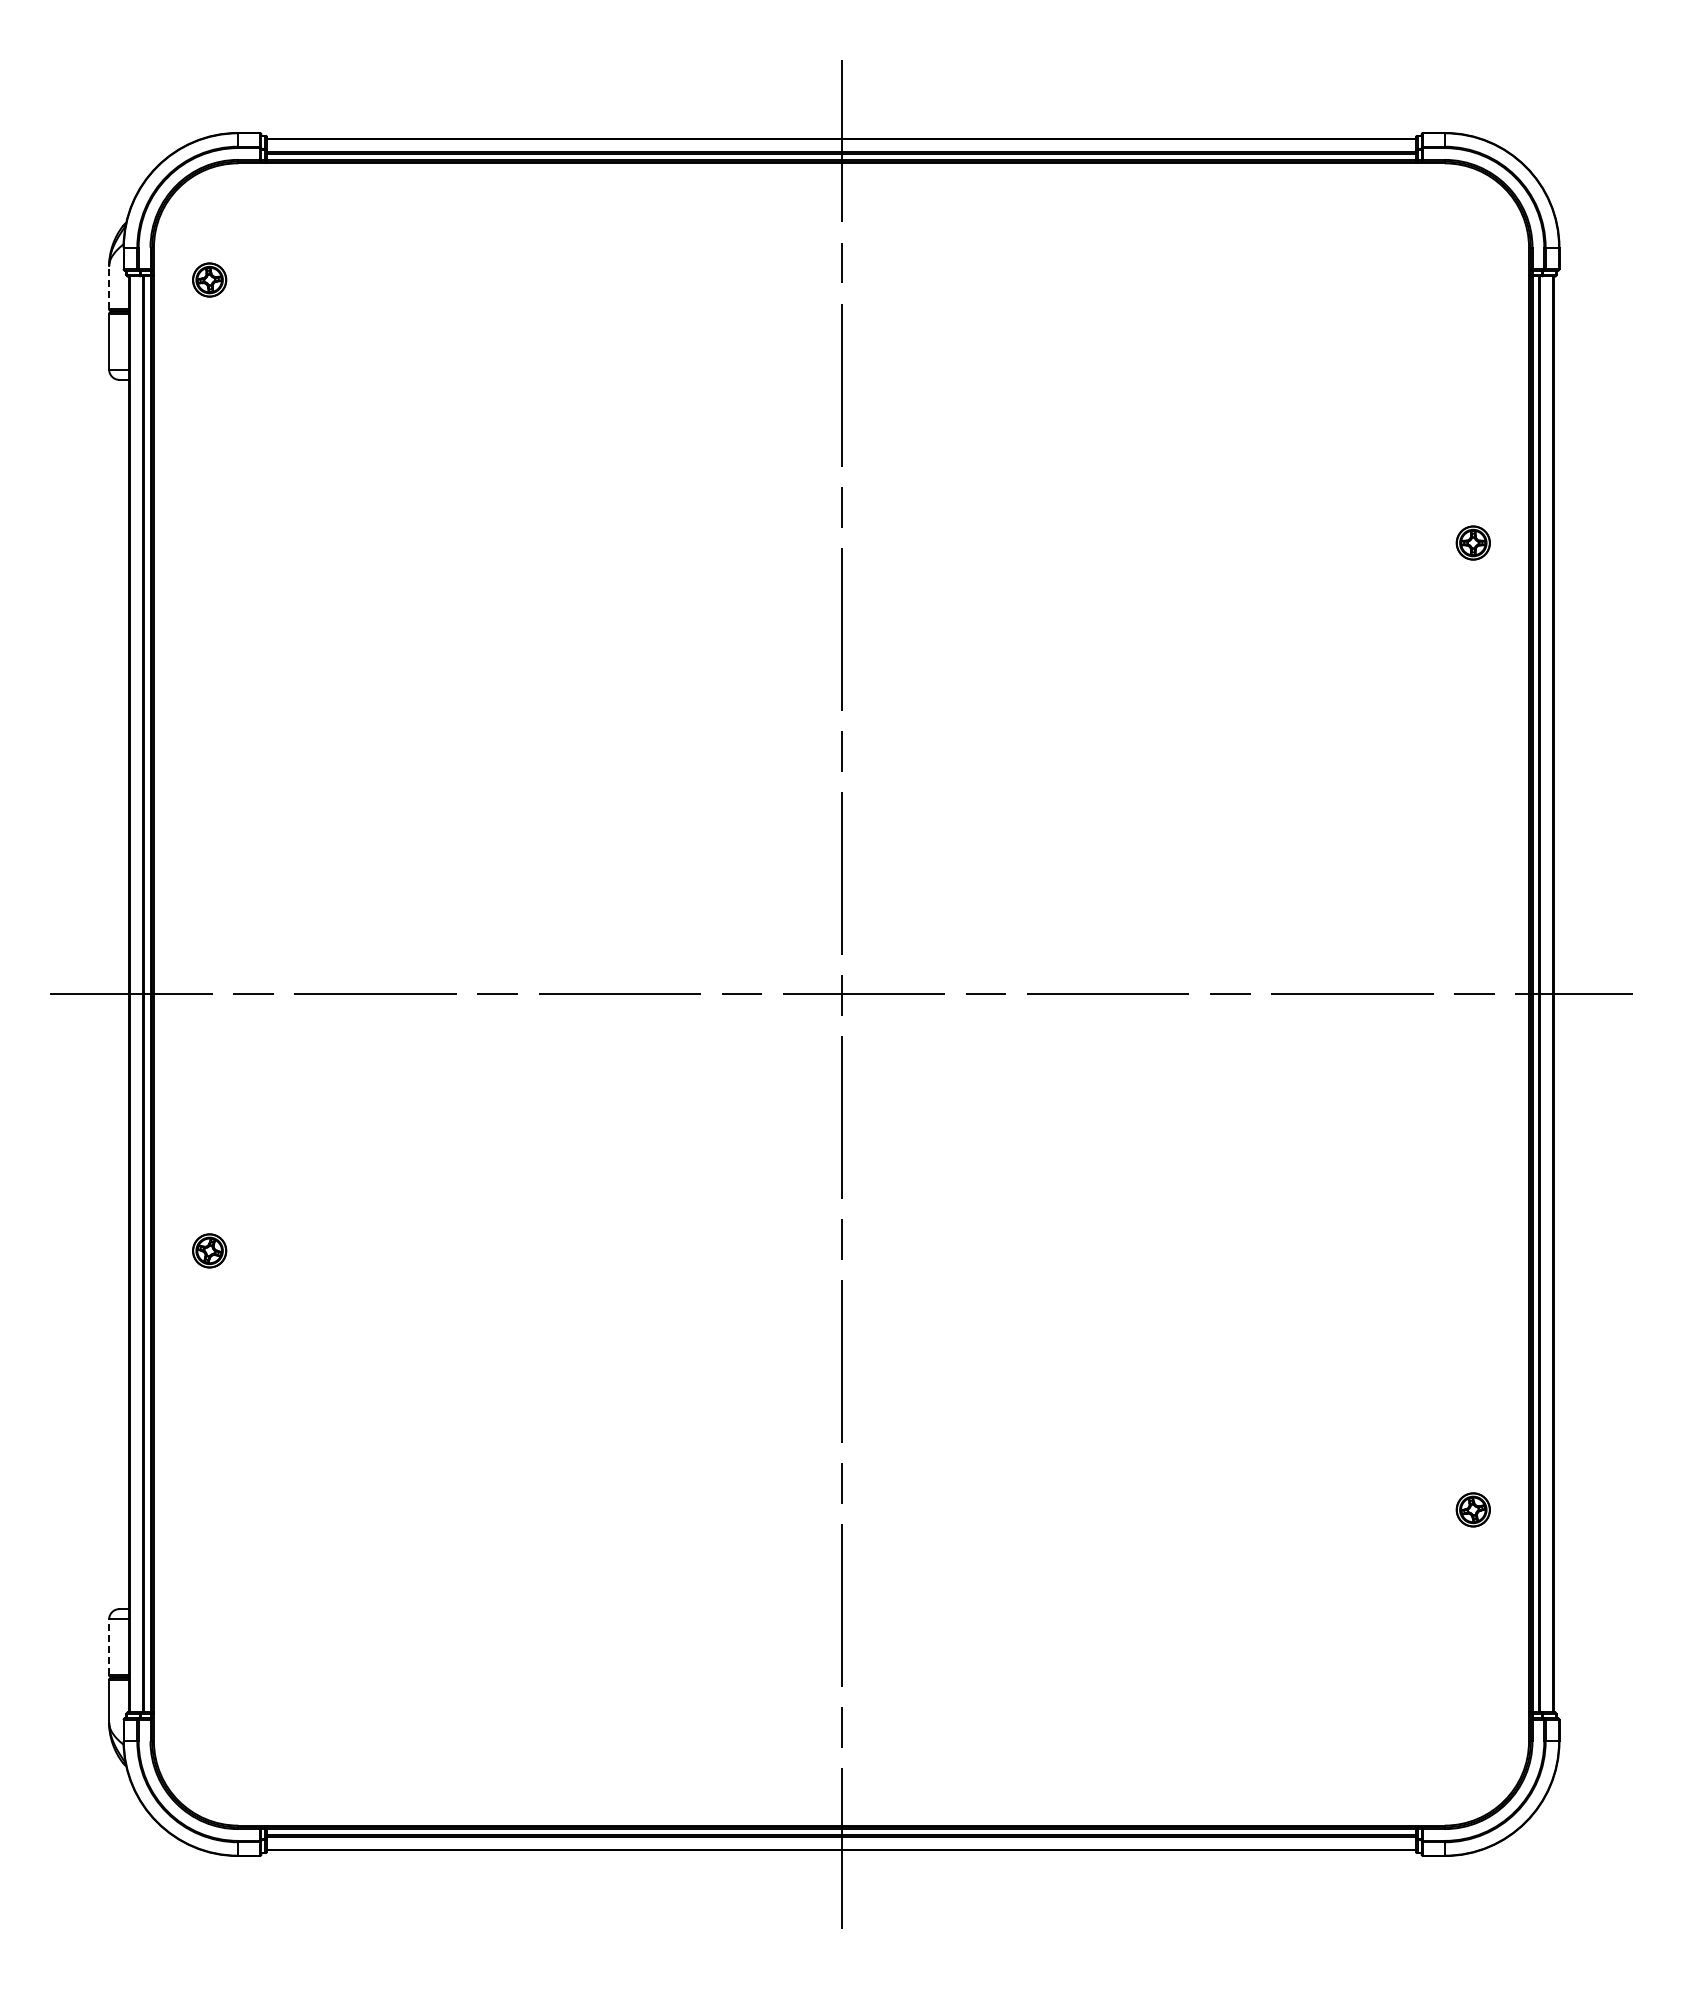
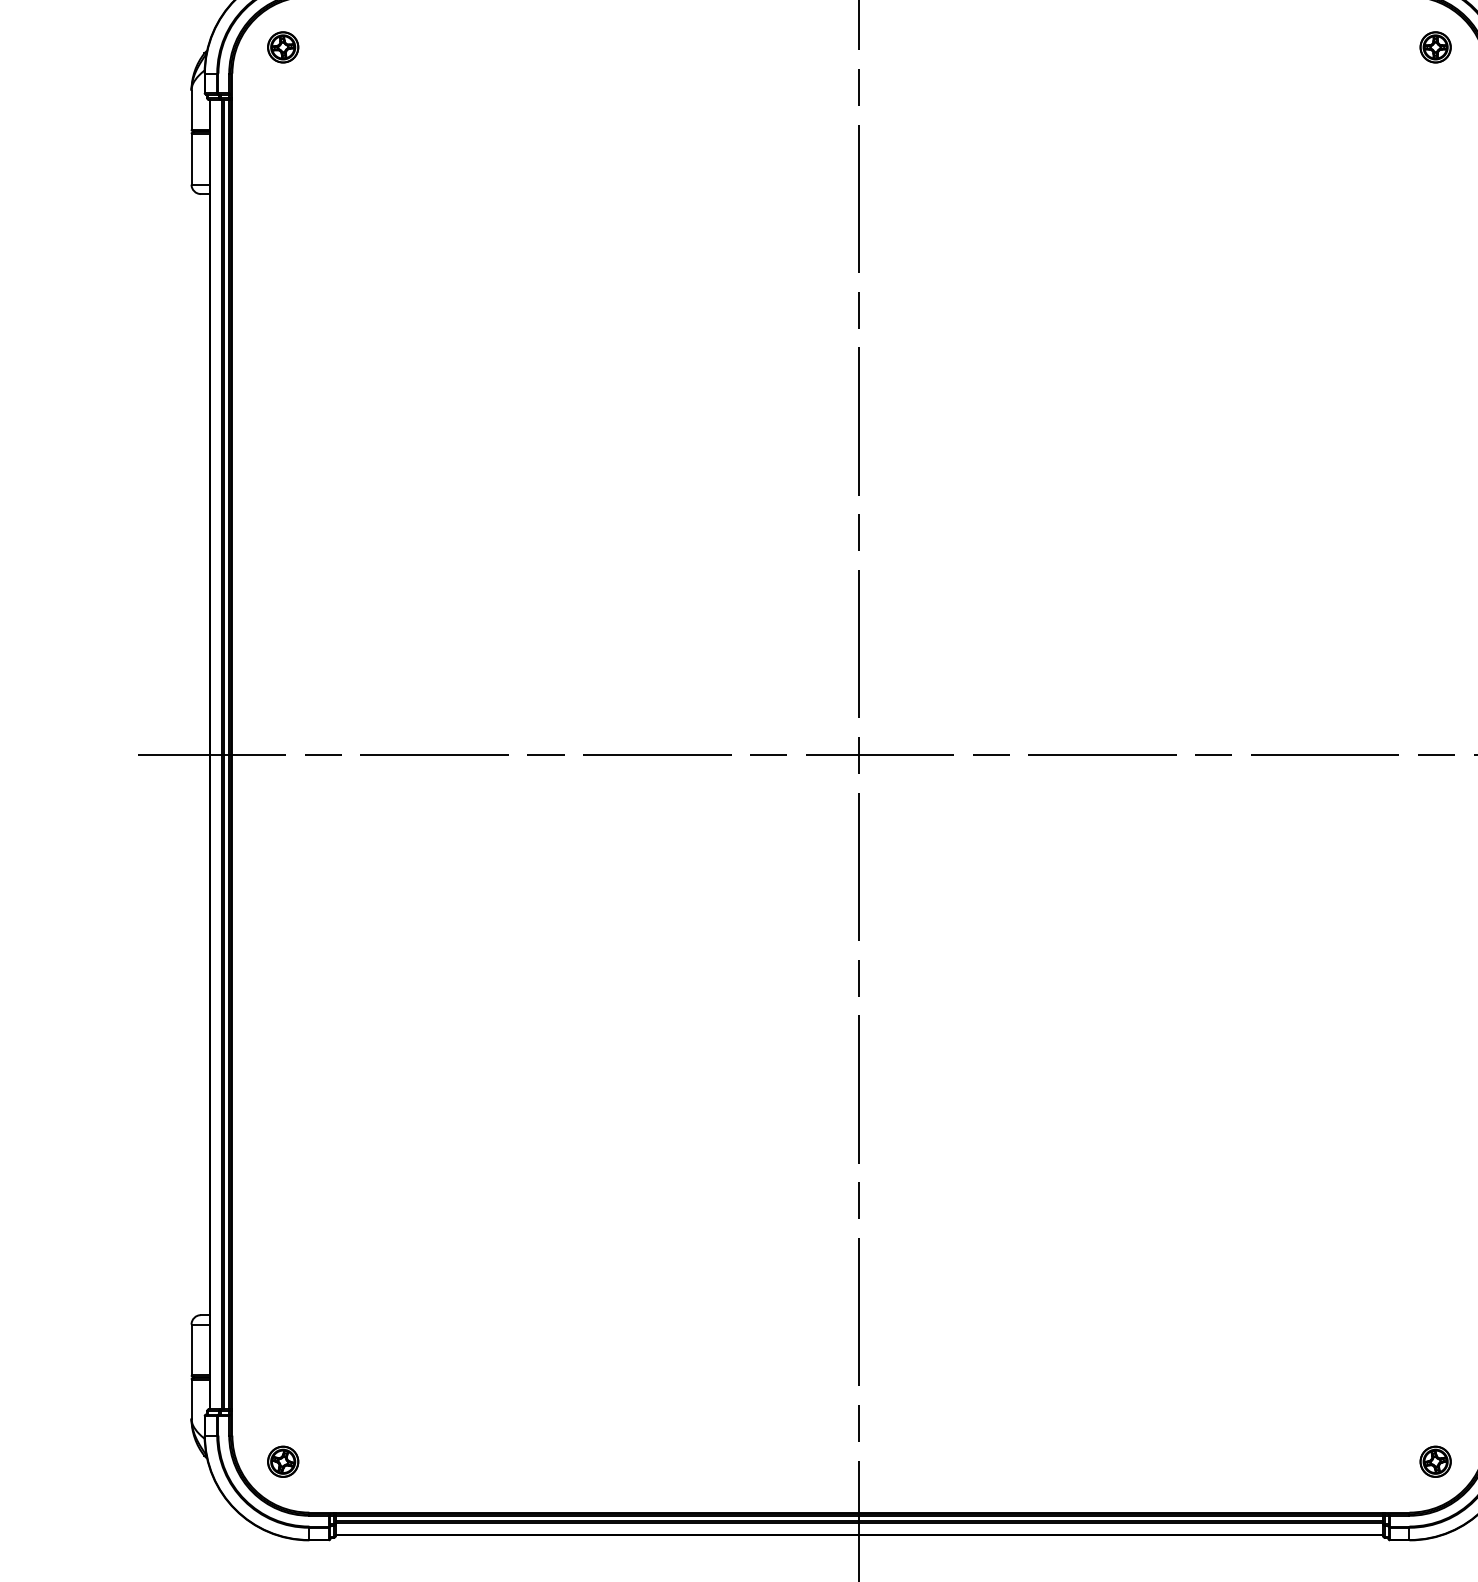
part: (209, 279) -> (283, 46), moved
line: (109, 287) -> (191, 109), dashed -> solid
part: (1472, 542) -> (1434, 46), moved
part: (209, 1250) -> (283, 1461), moved
part: (1472, 1509) -> (1434, 1461), moved
line: (109, 1647) -> (191, 1350), dashed -> solid

